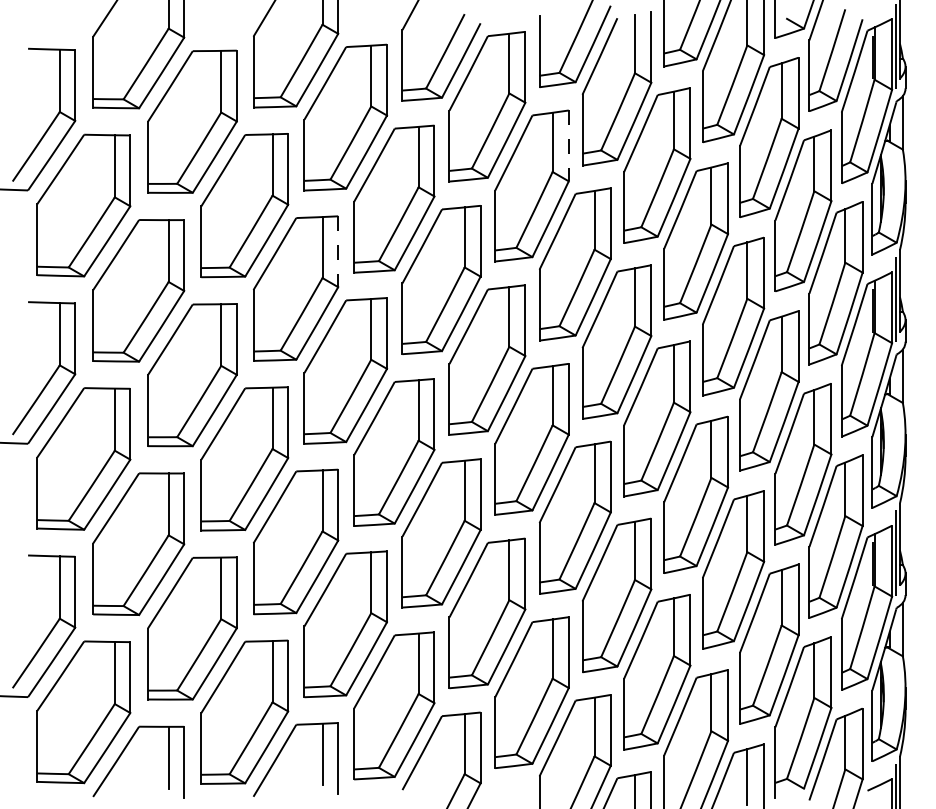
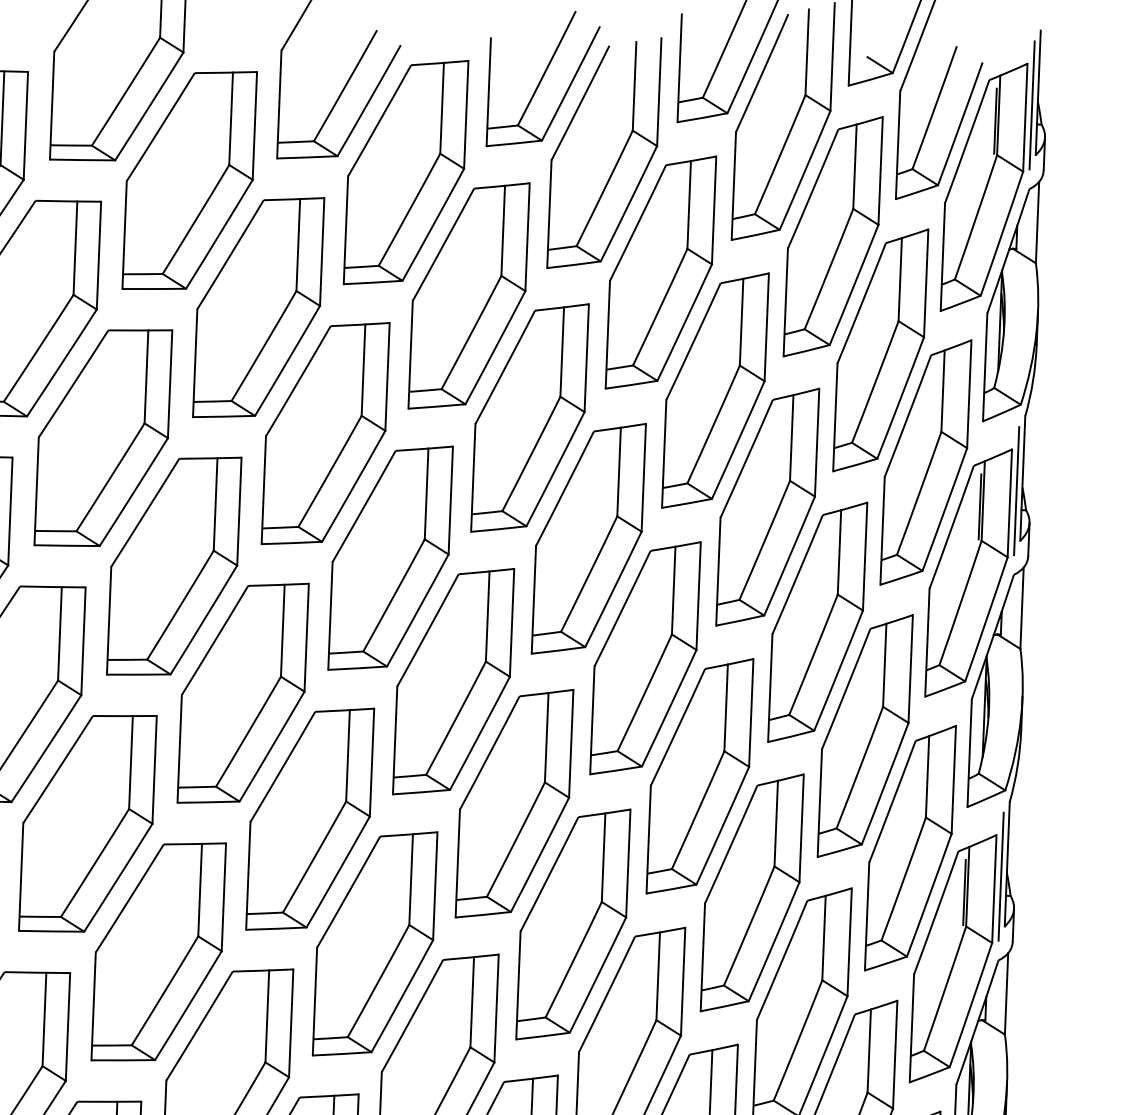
line: (568, 146) -> (527, 238), dashed -> solid
line: (338, 252) -> (170, 385), dashed -> solid

